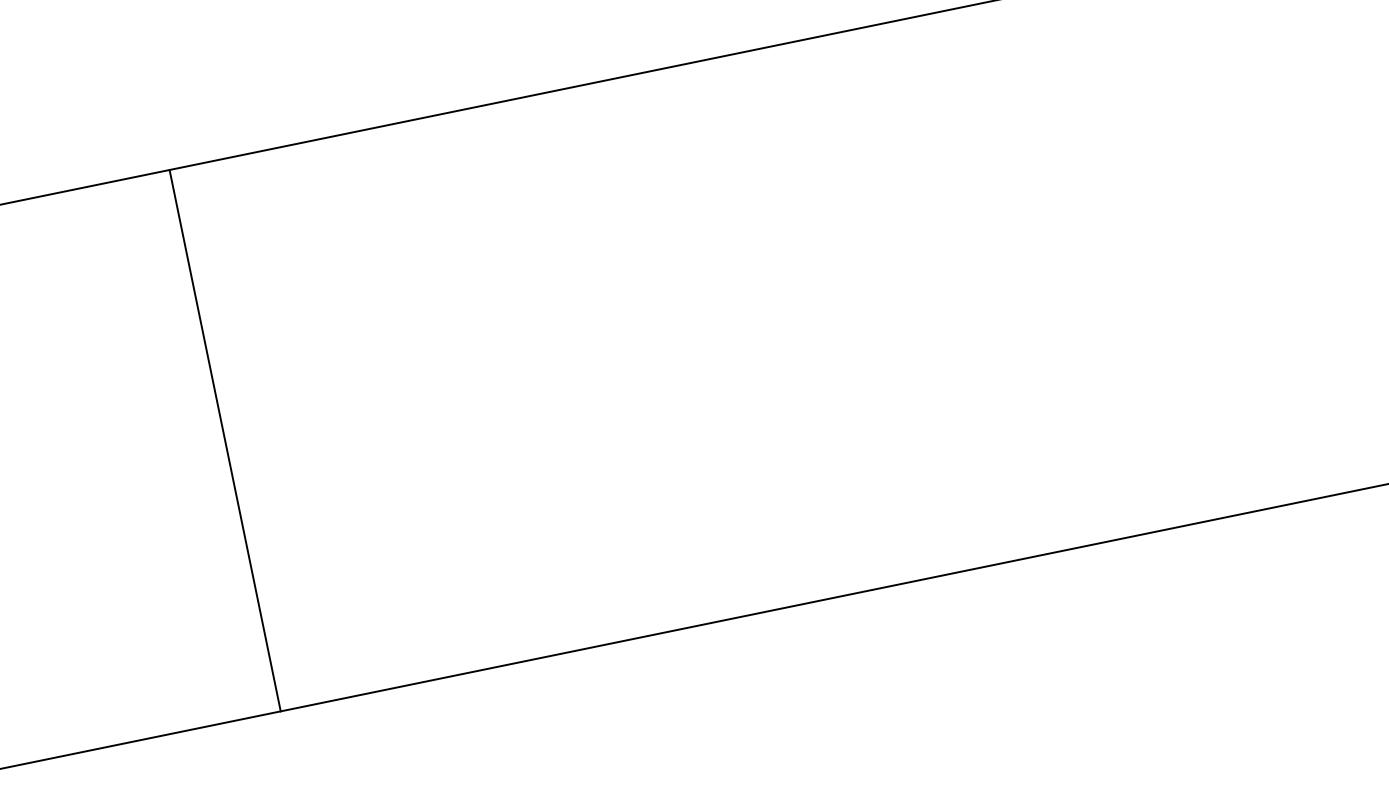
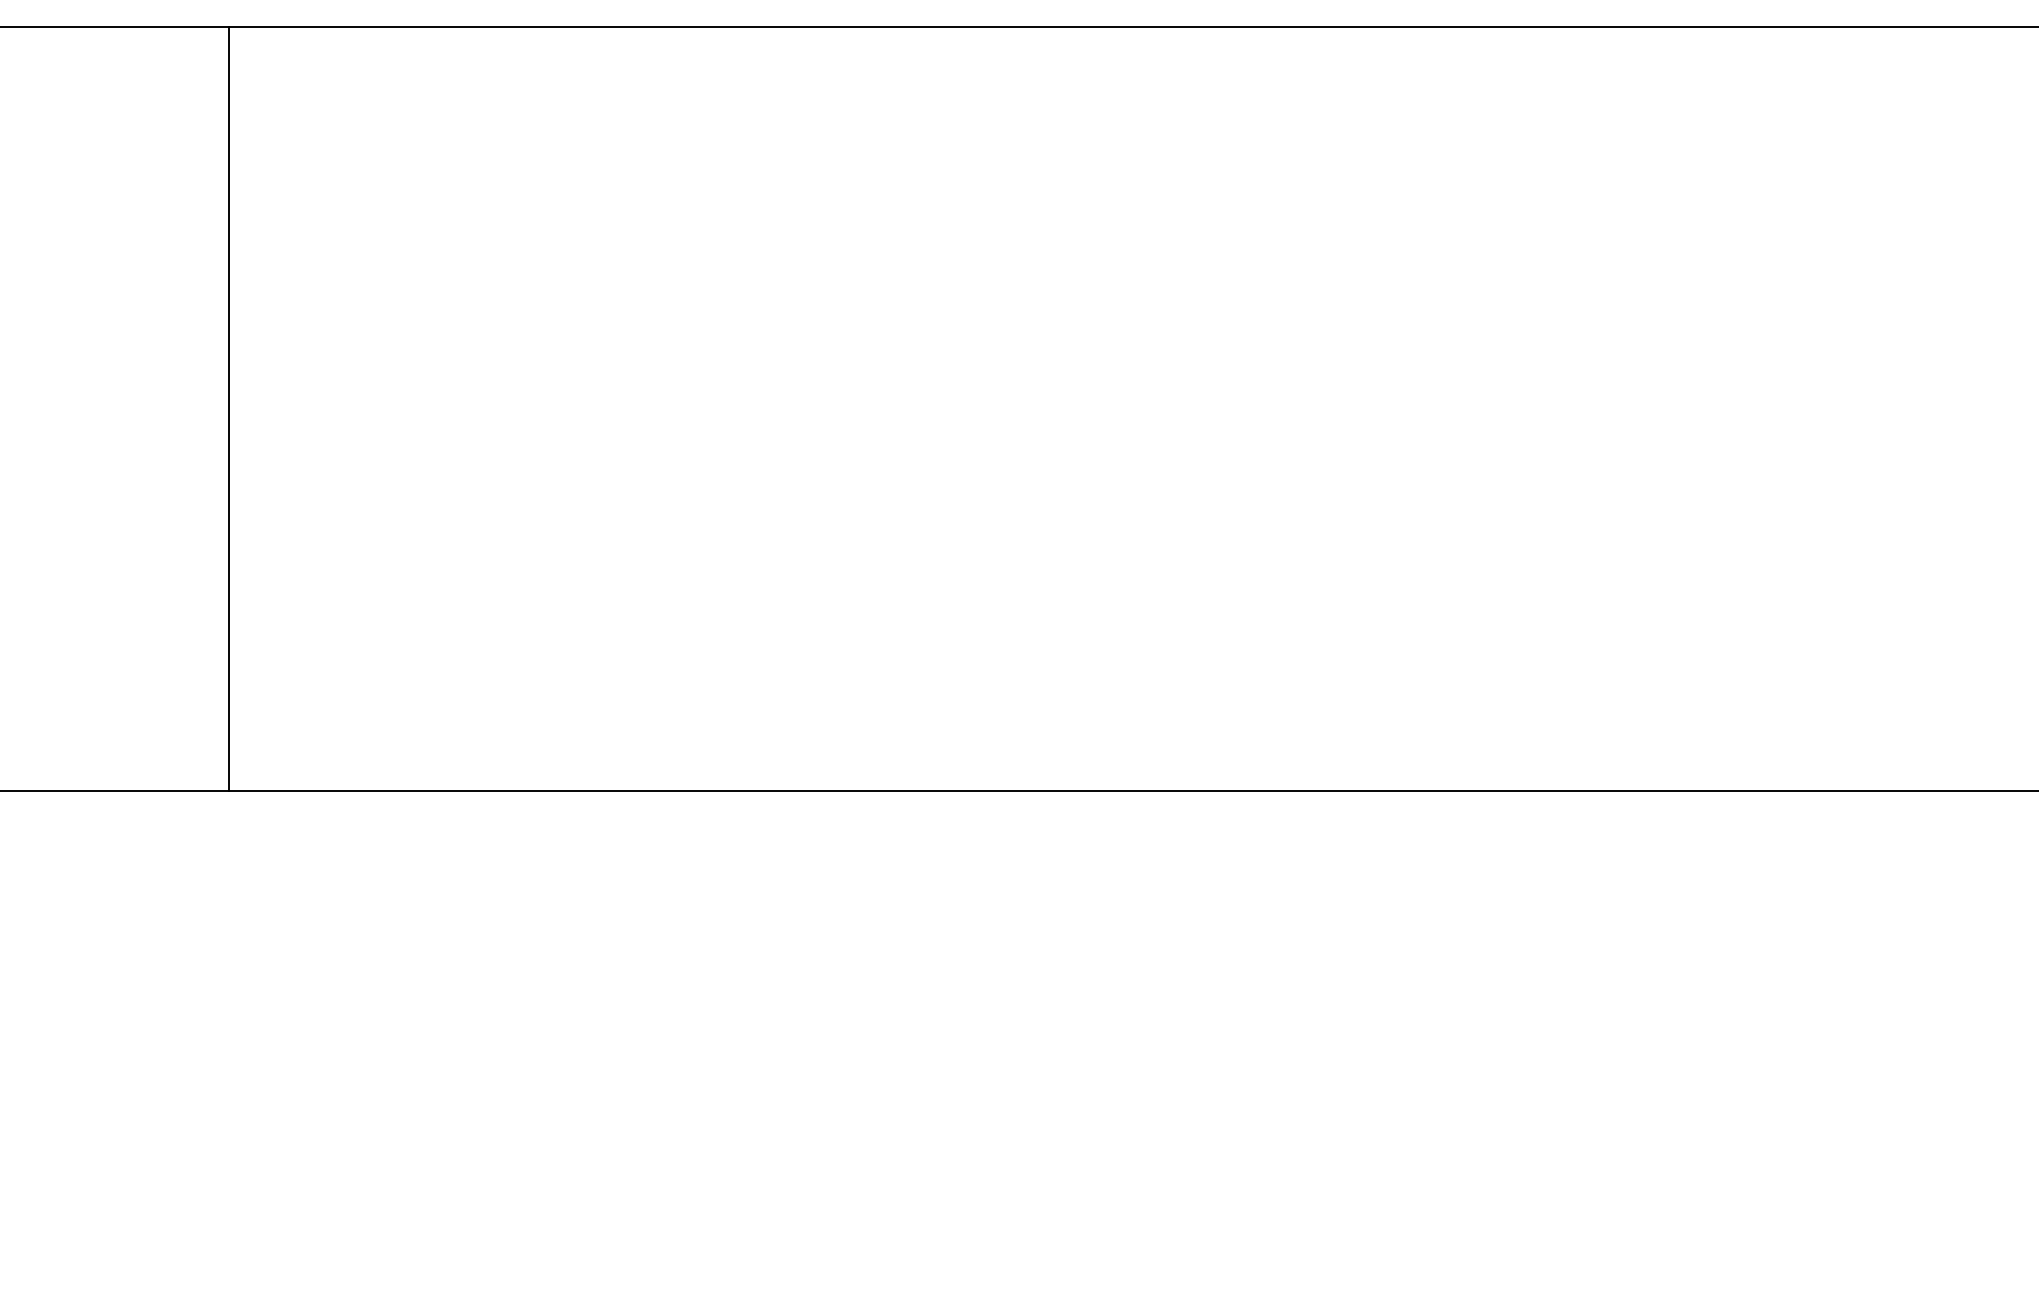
line: (225, 440) -> (228, 409), moved

